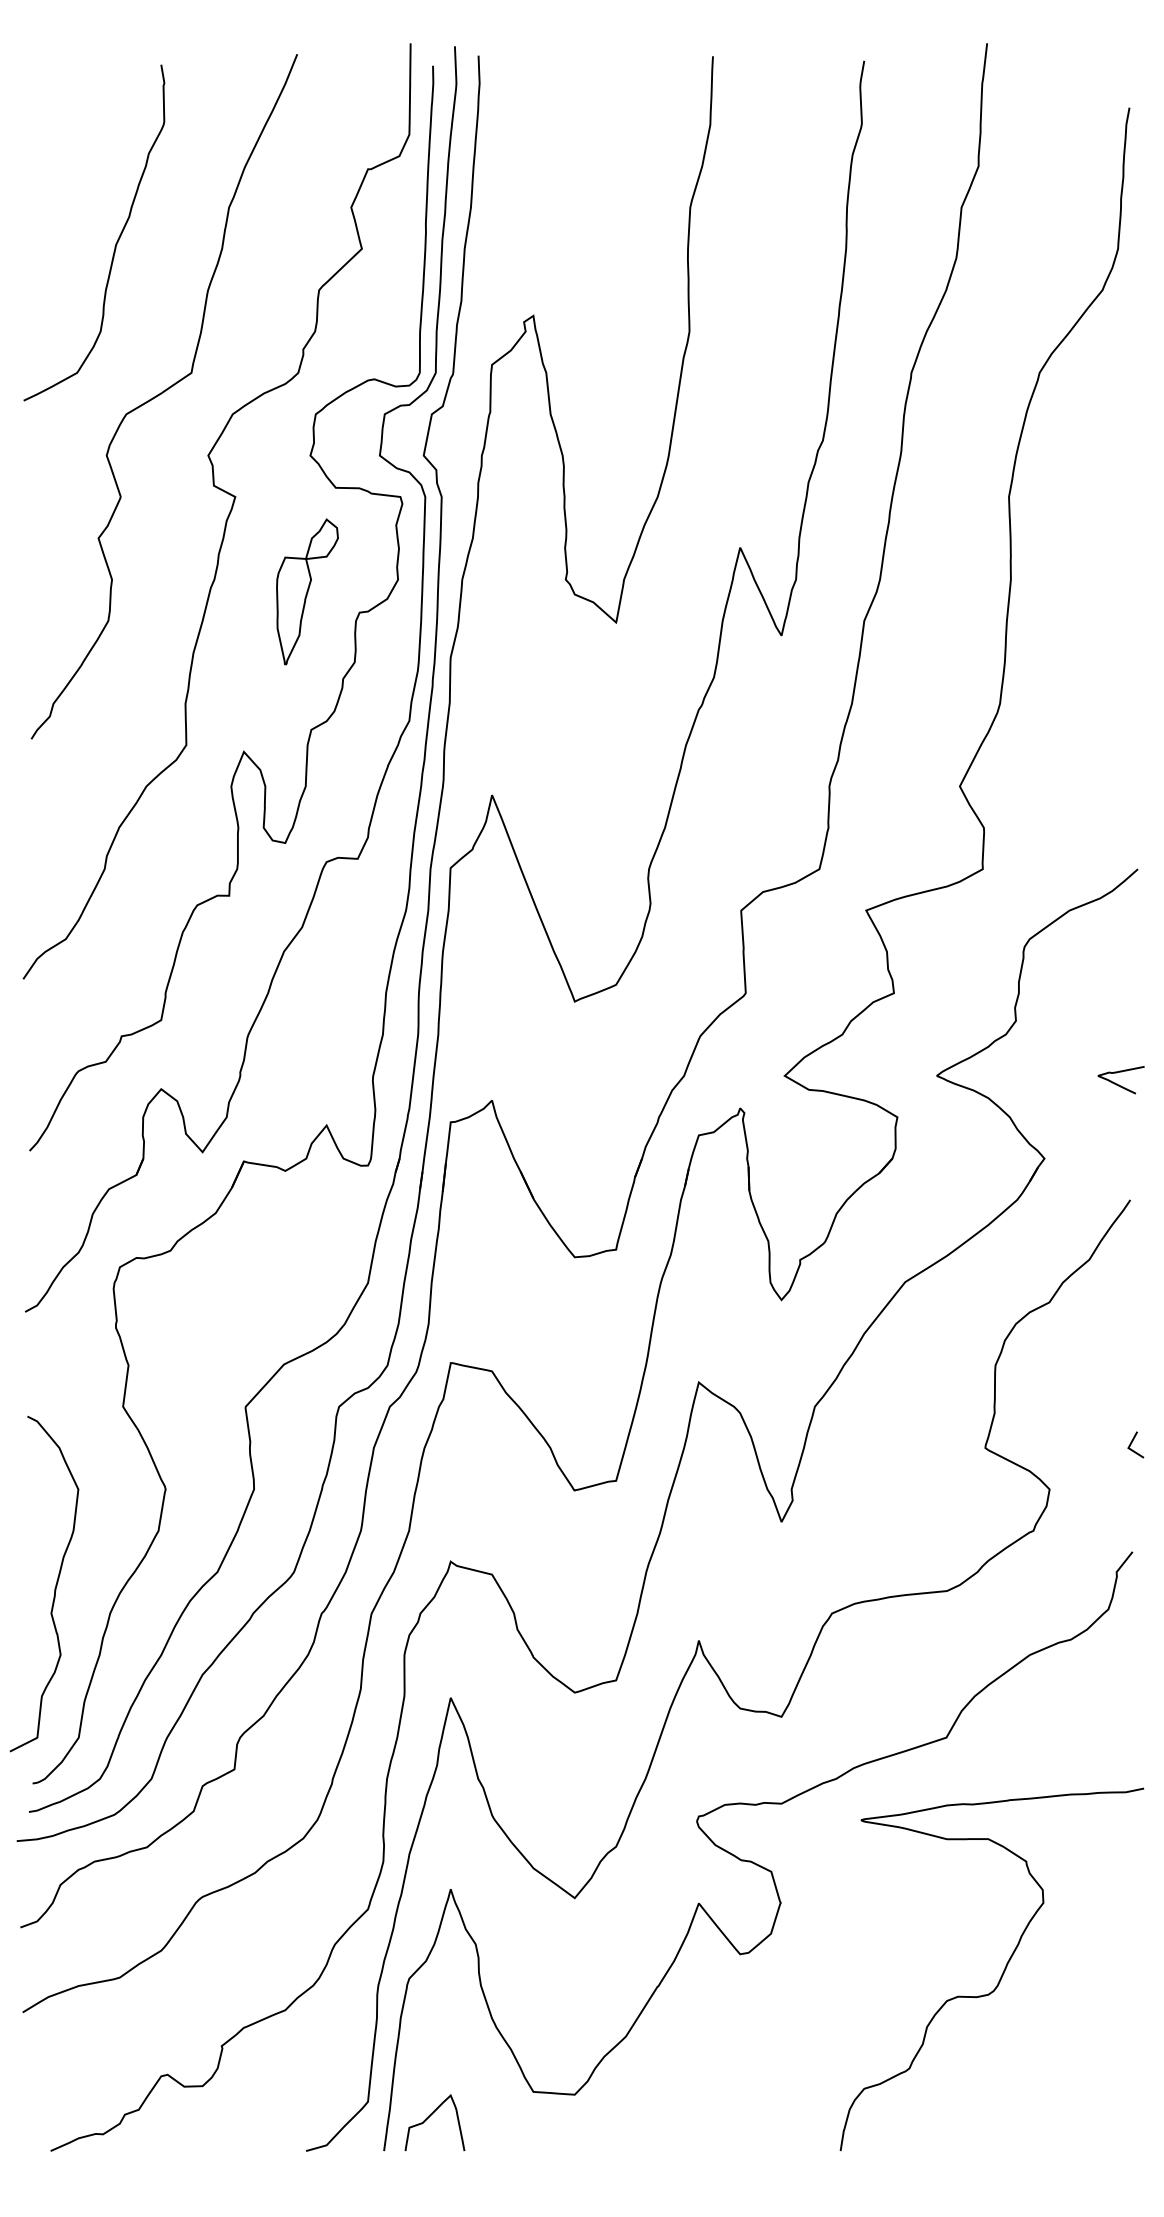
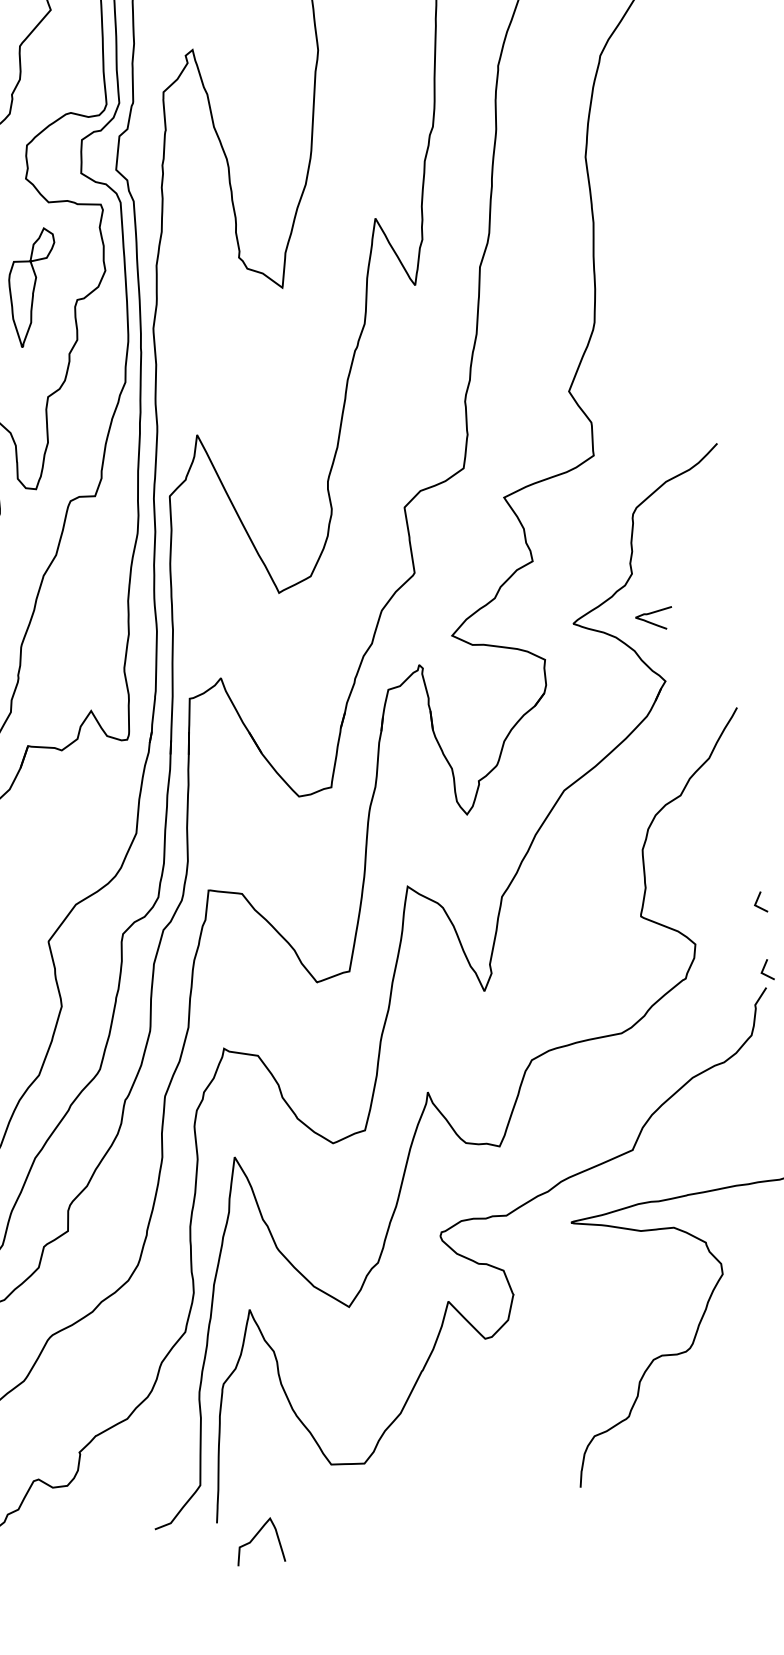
curve: (1119, 1084) -> (653, 622), moved
line: (1133, 1526) -> (765, 967), added
curve: (429, 2117) -> (254, 1537), moved

